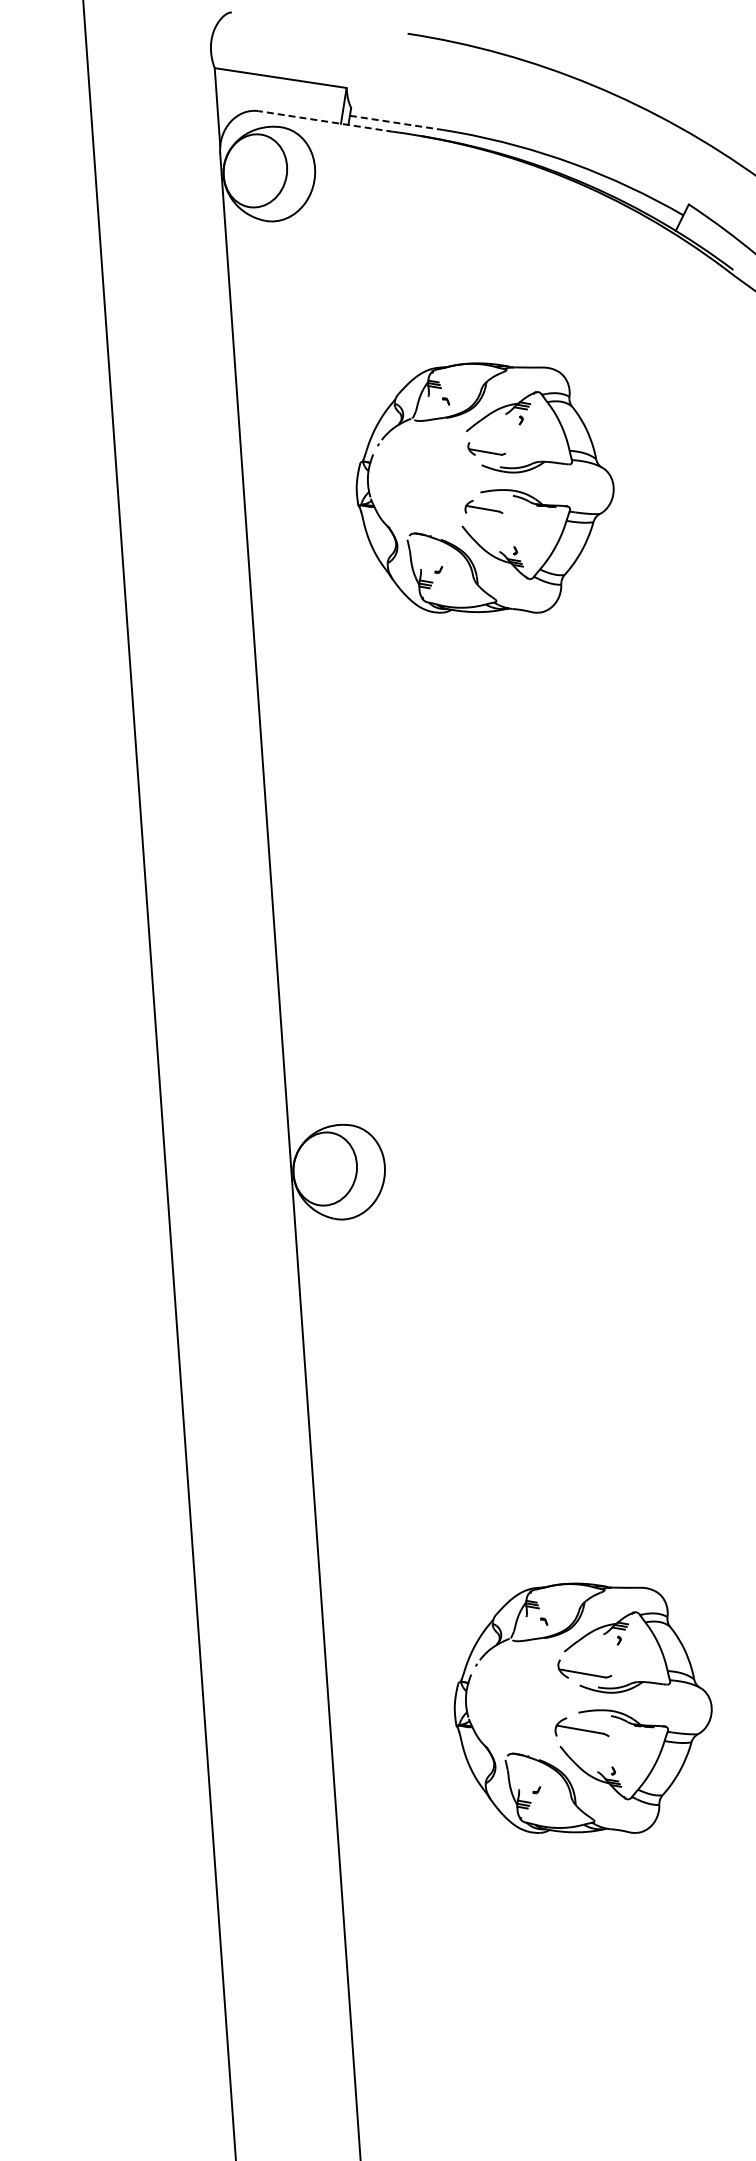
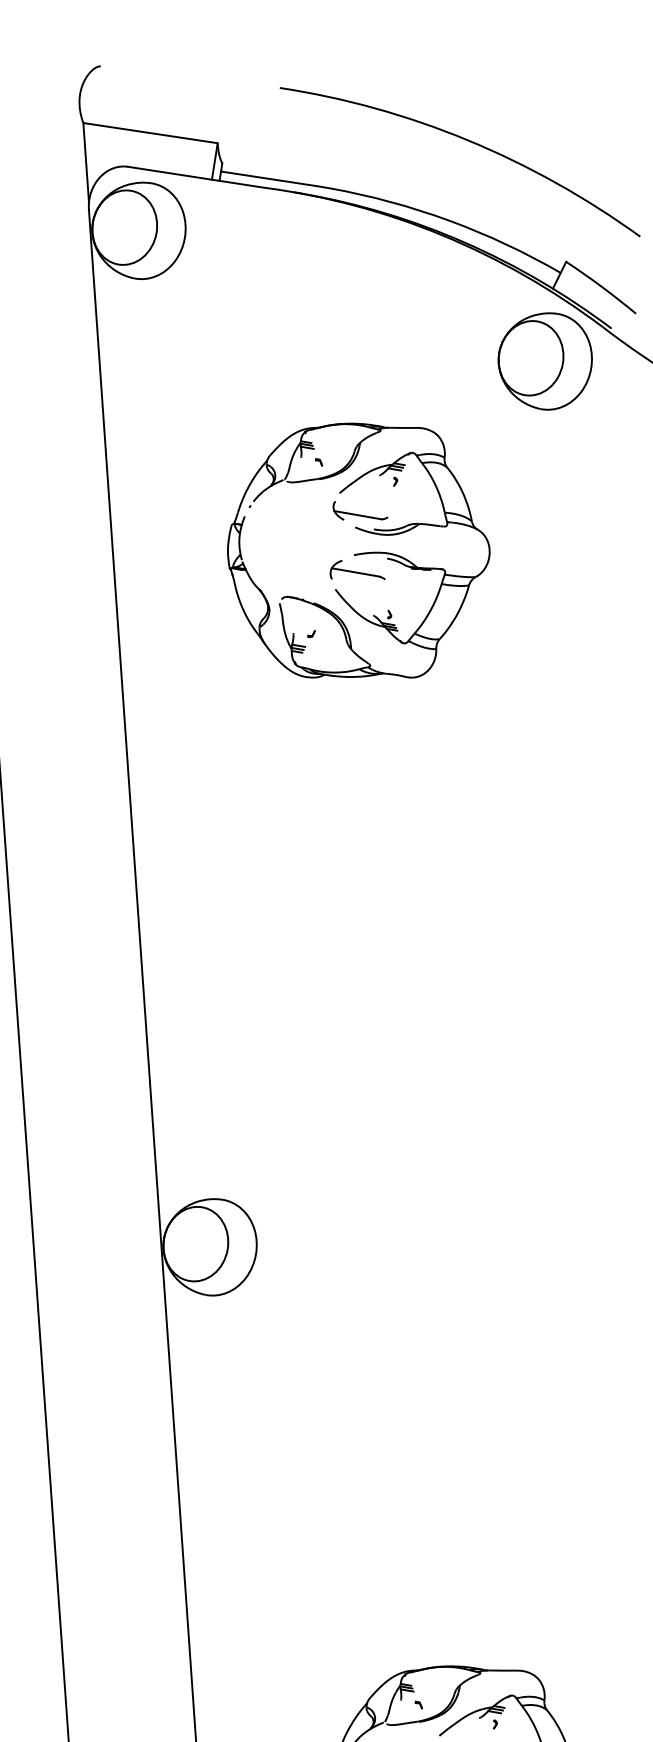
line: (325, 121) -> (196, 177), dashed -> solid
line: (397, 122) -> (269, 178), dashed -> solid
part: (668, 302) -> (545, 361), added
part: (486, 448) -> (360, 510), size x1.43
part: (483, 506) -> (357, 569), size x1.43

